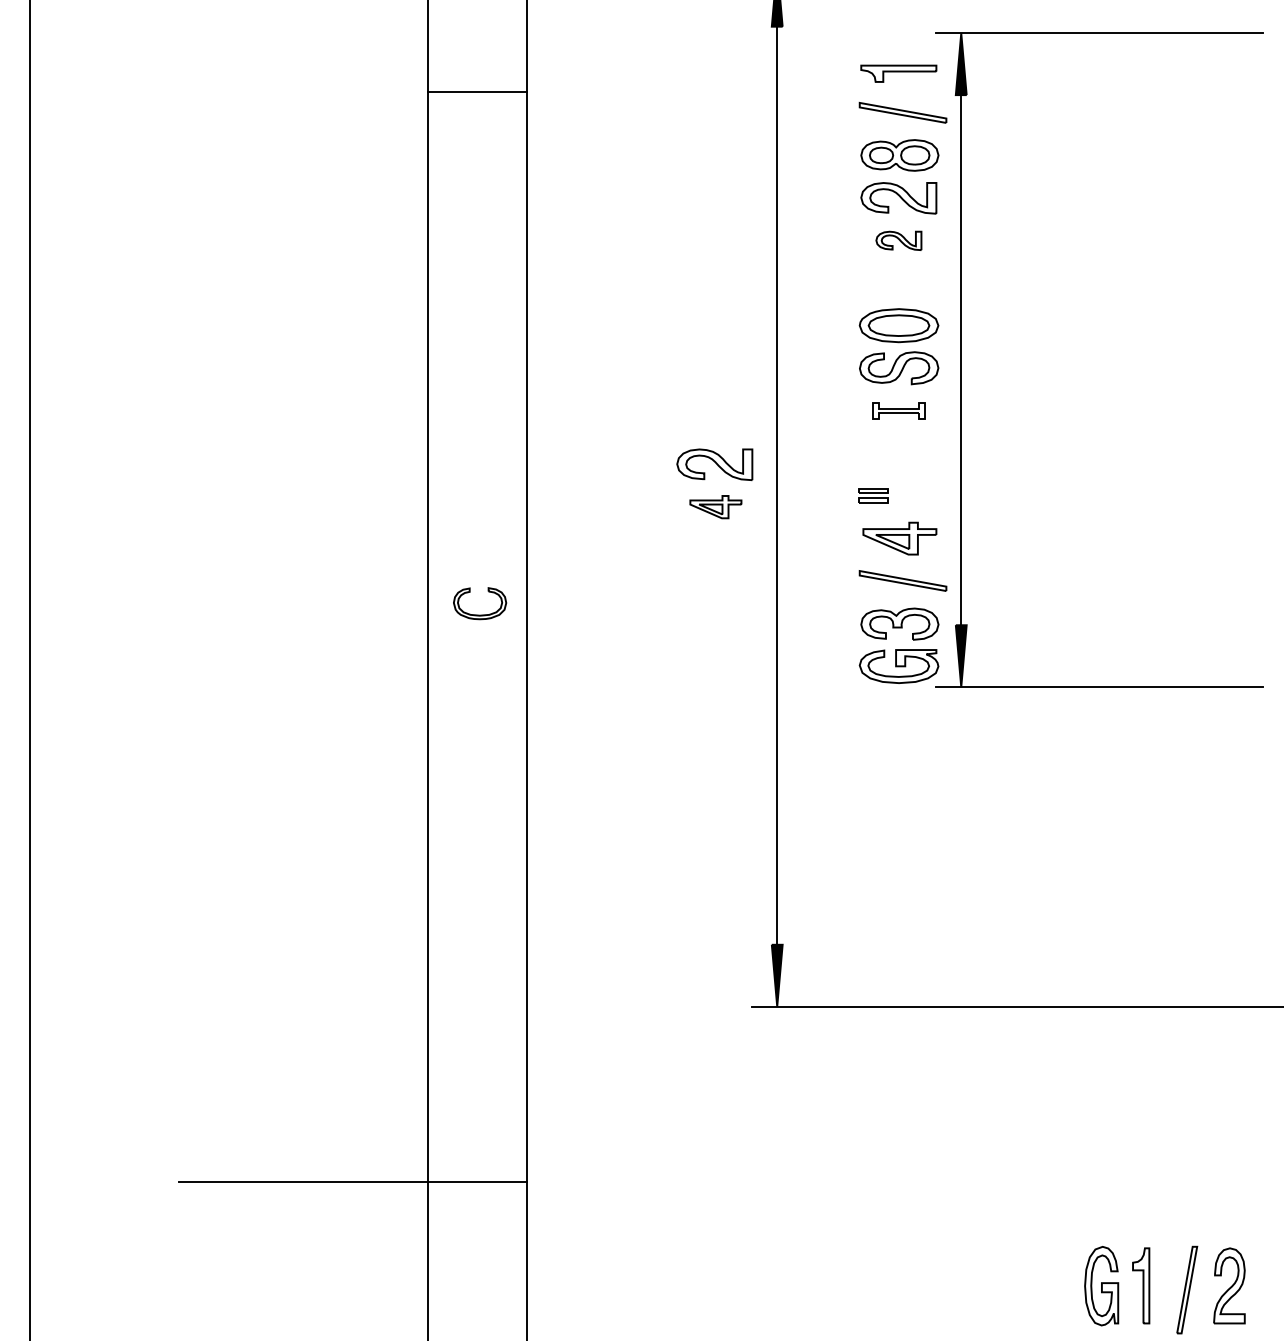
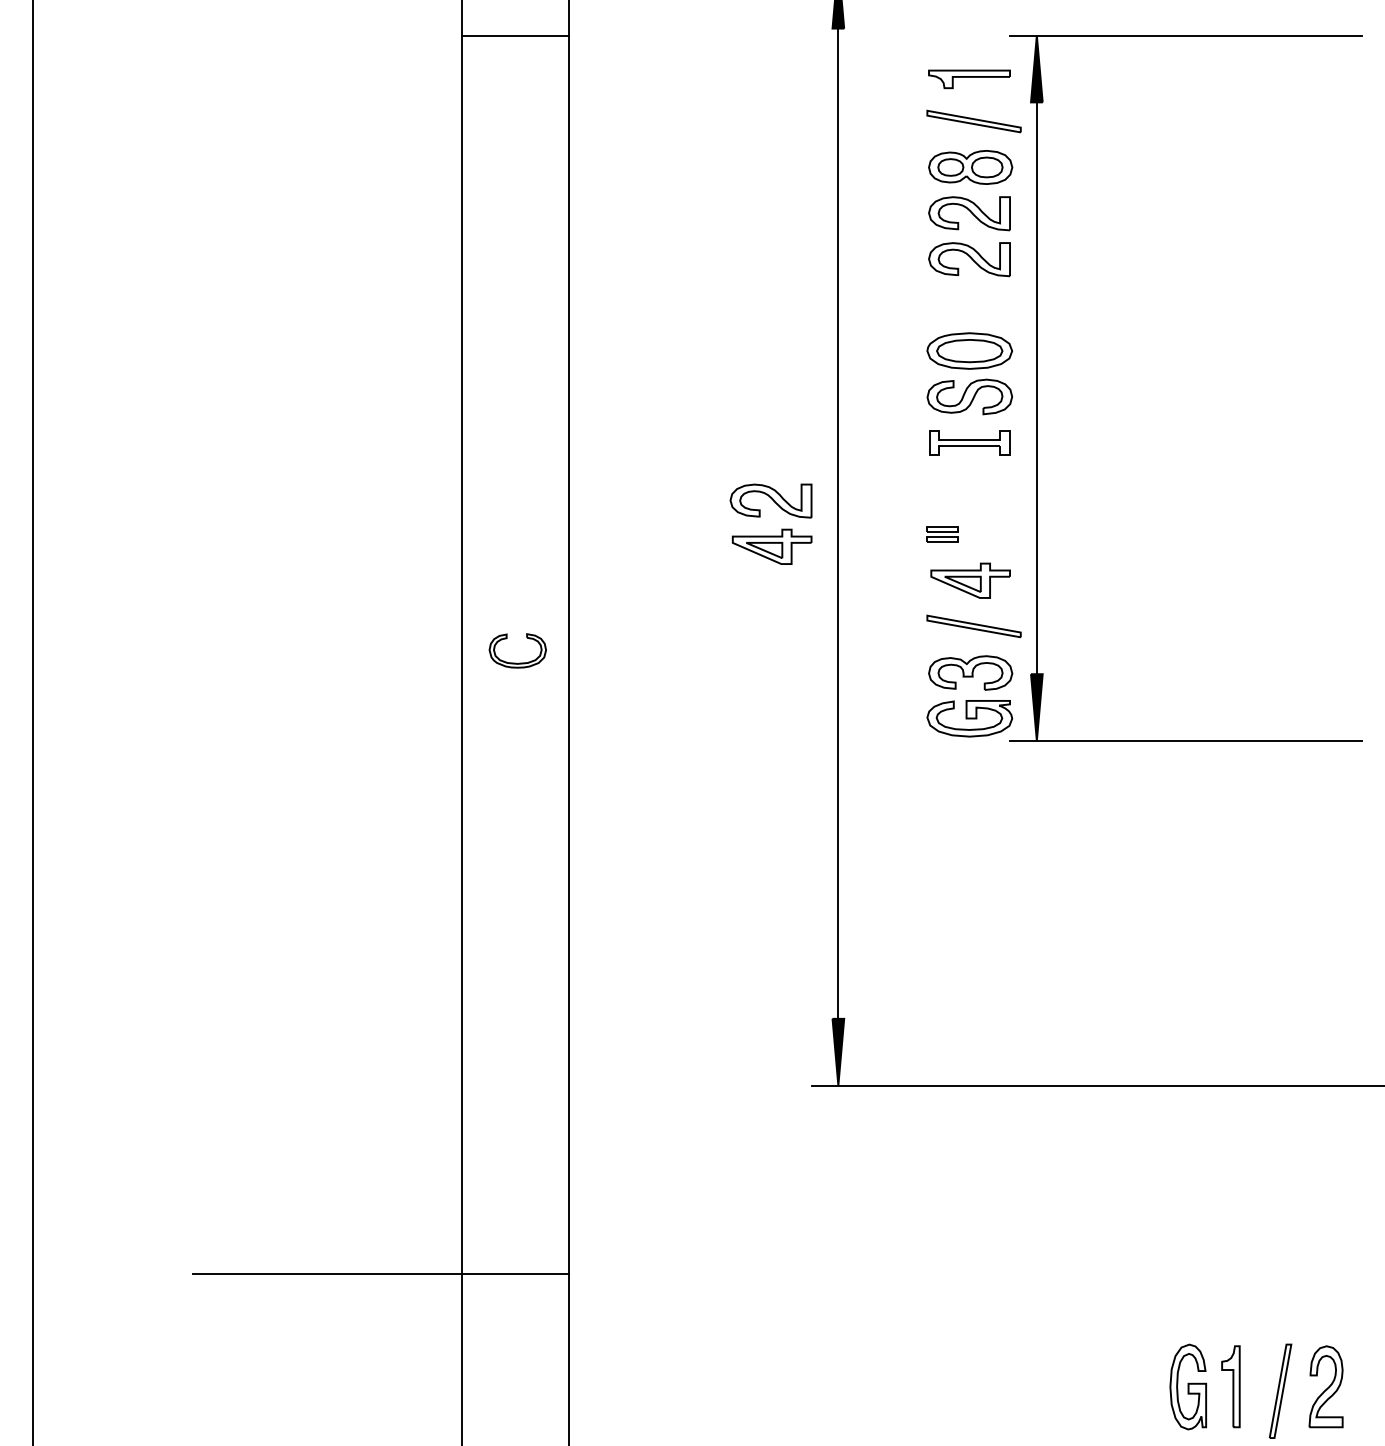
line: (477, 91) -> (515, 35), moved
part: (898, 240) -> (969, 259), size x1.67
part: (898, 410) -> (969, 442), size x1.43
part: (715, 506) -> (771, 546), size x1.43

